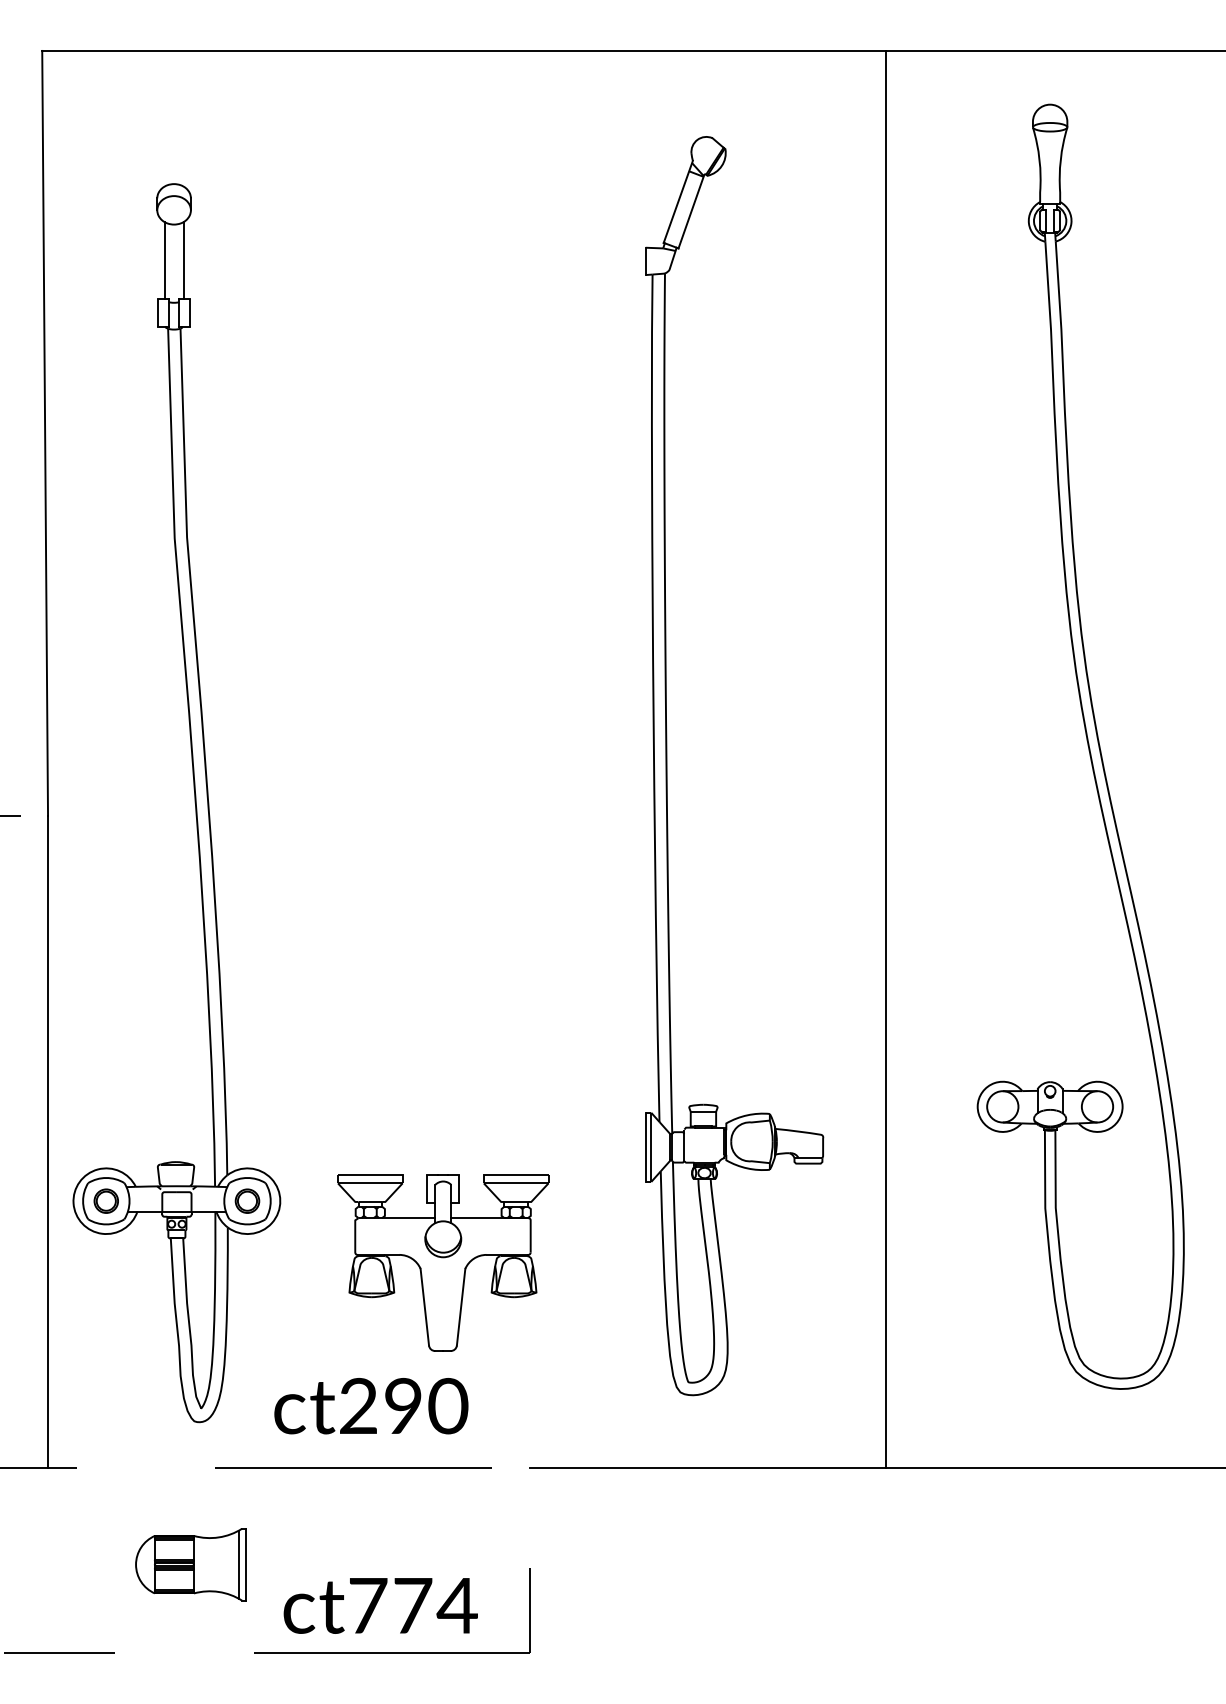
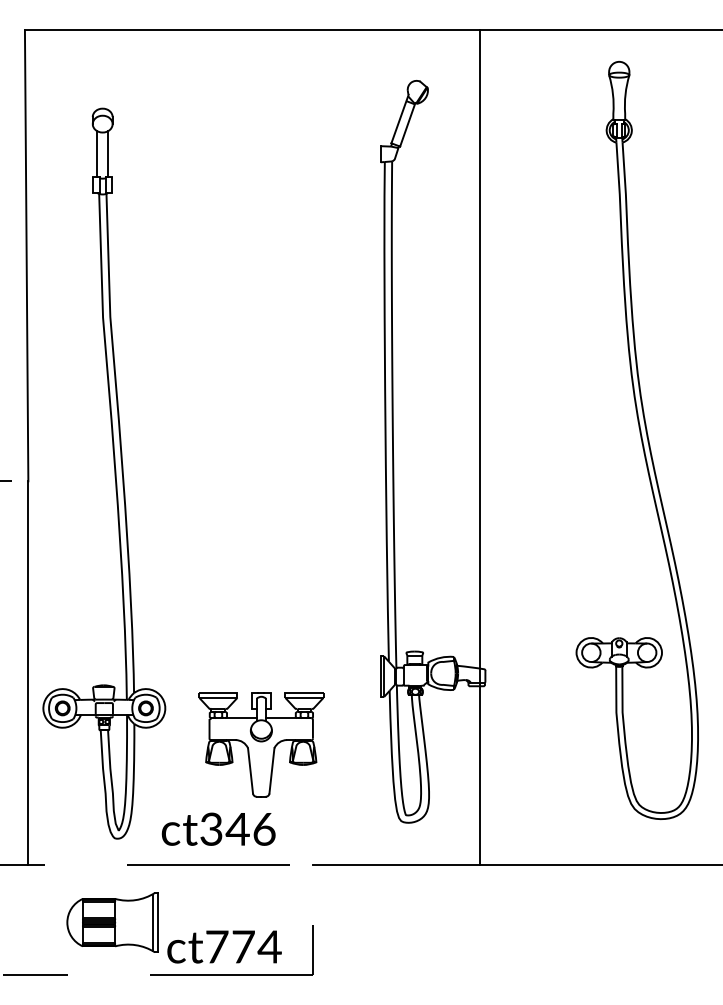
line: (886, 758) -> (479, 447), moved
text: (404, 1404) -> (238, 828), t290 -> t346
part: (190, 1564) -> (112, 922), size x1.4

